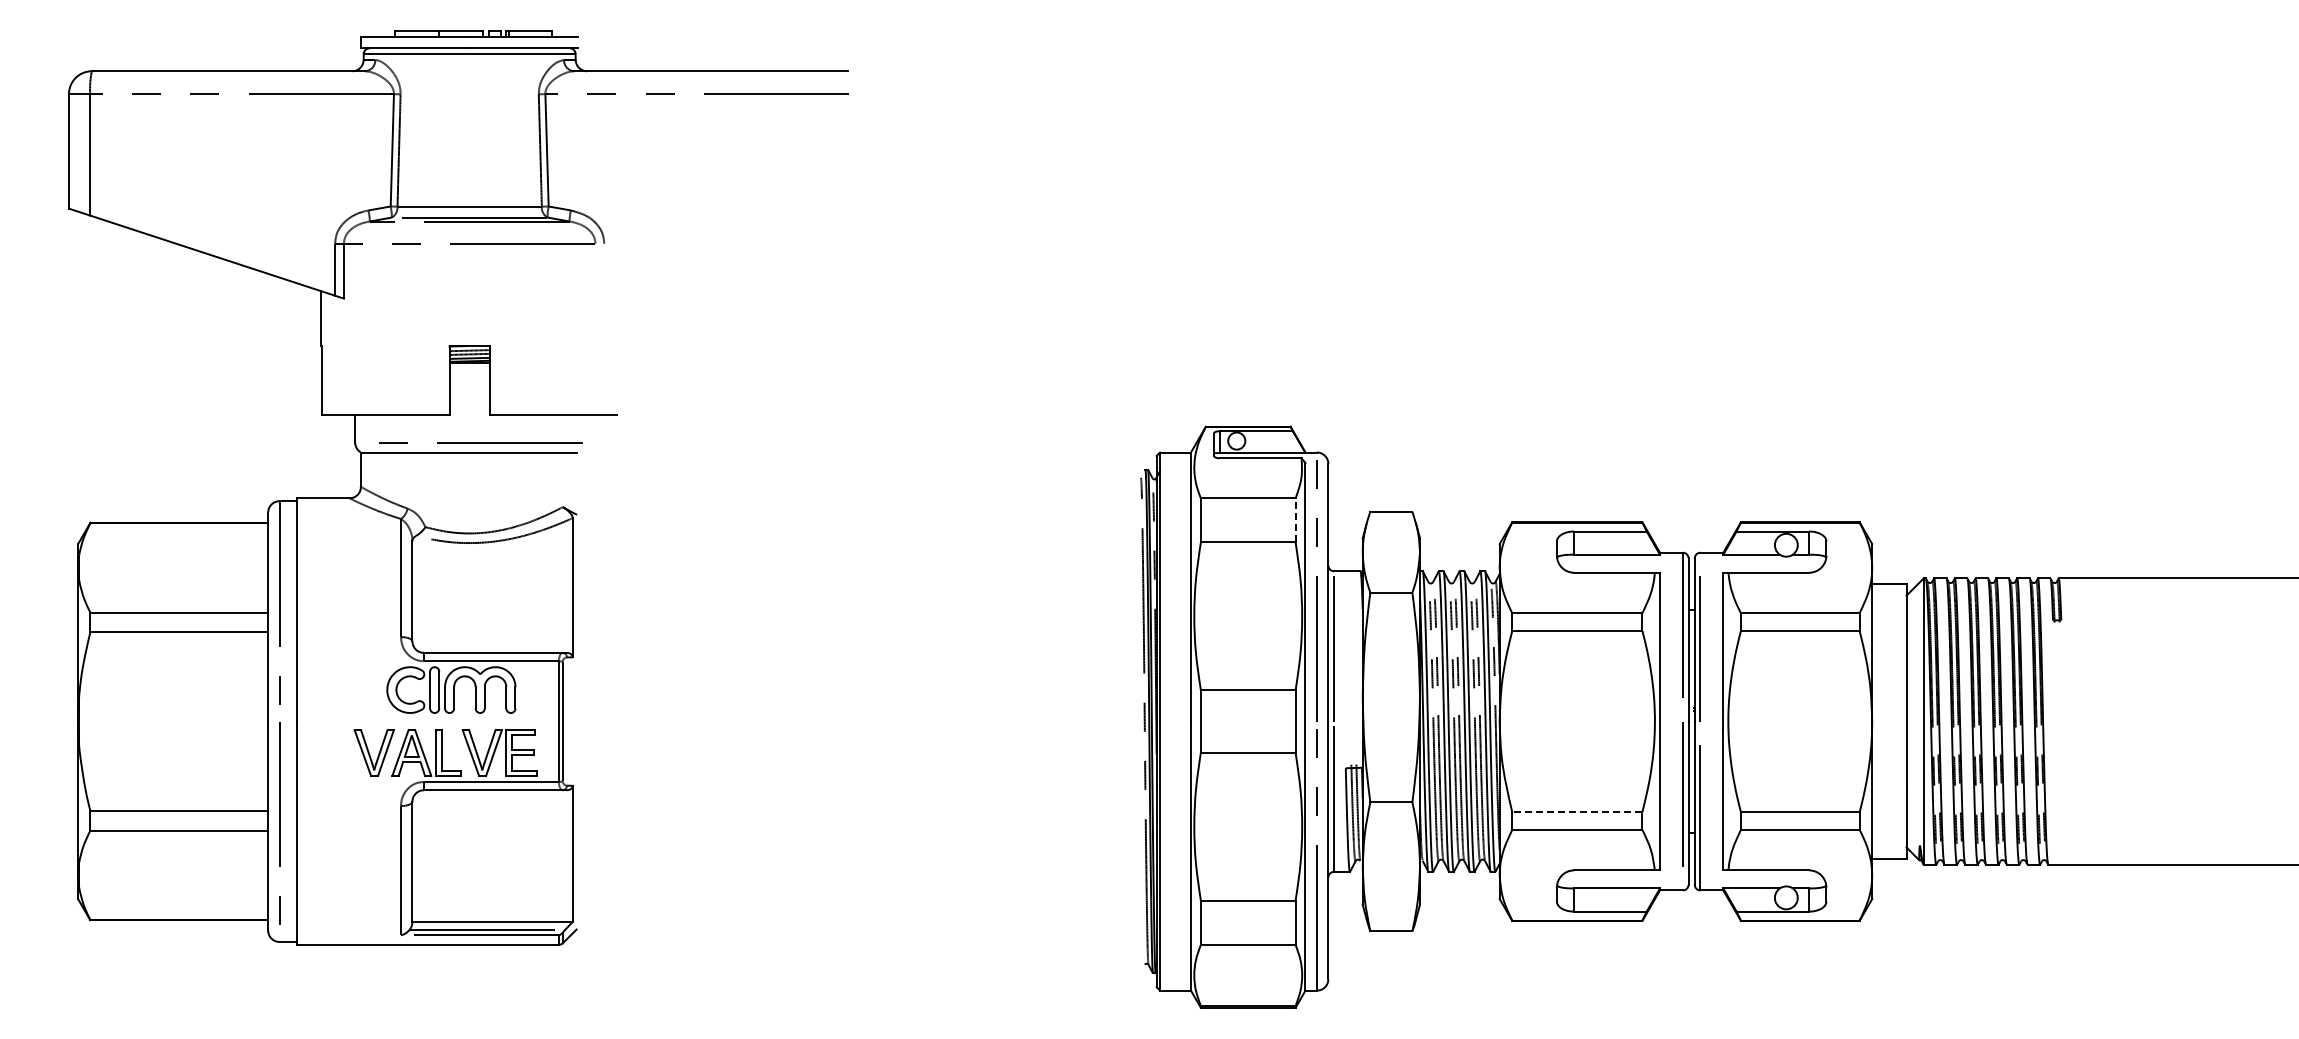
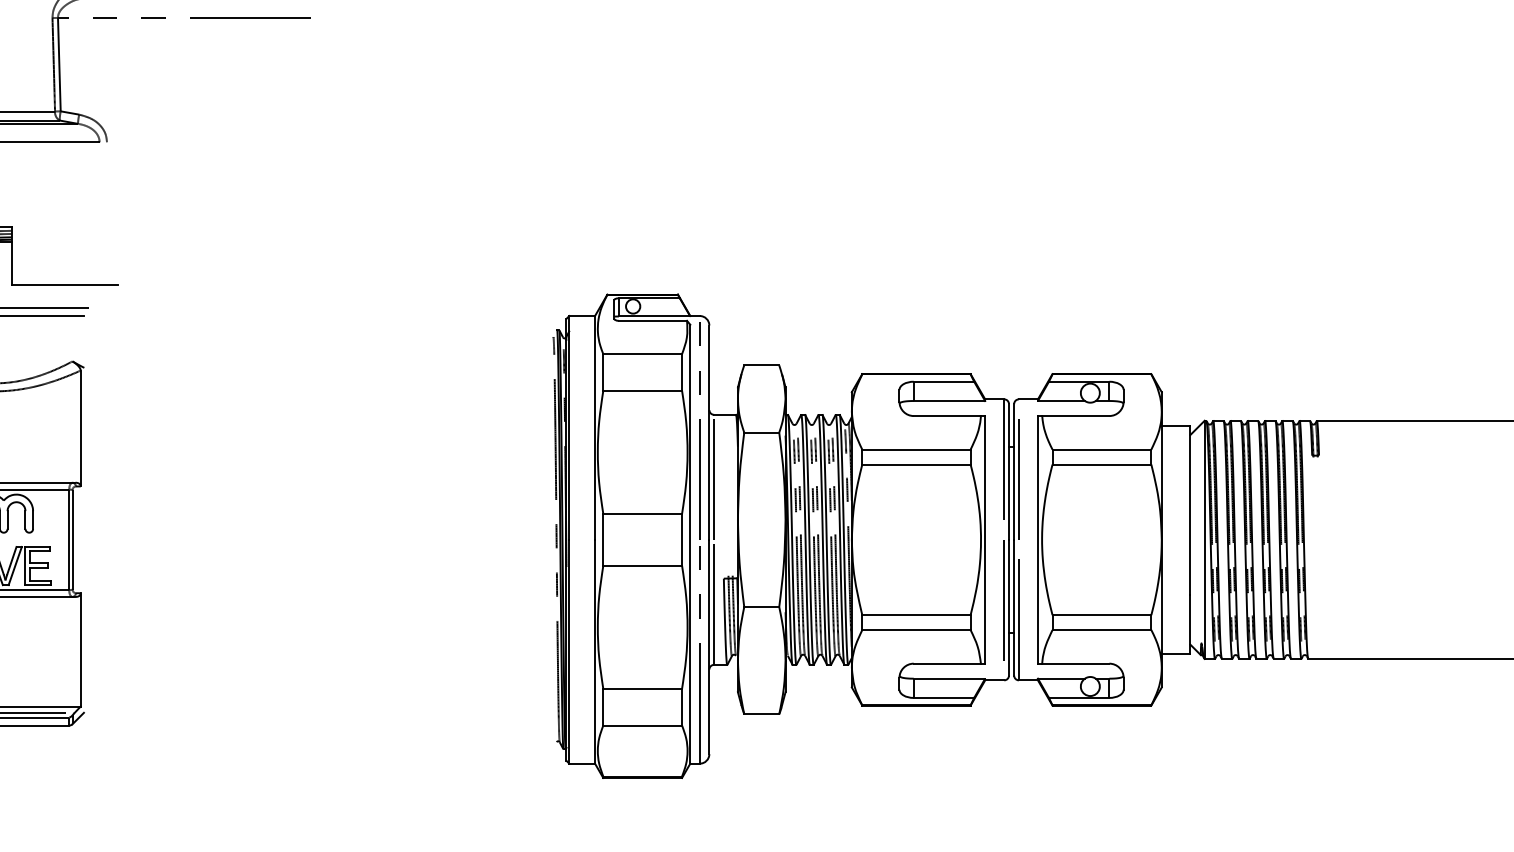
line: (1295, 520) -> (682, 372), dashed -> solid
line: (1576, 812) -> (915, 615), dashed -> solid

